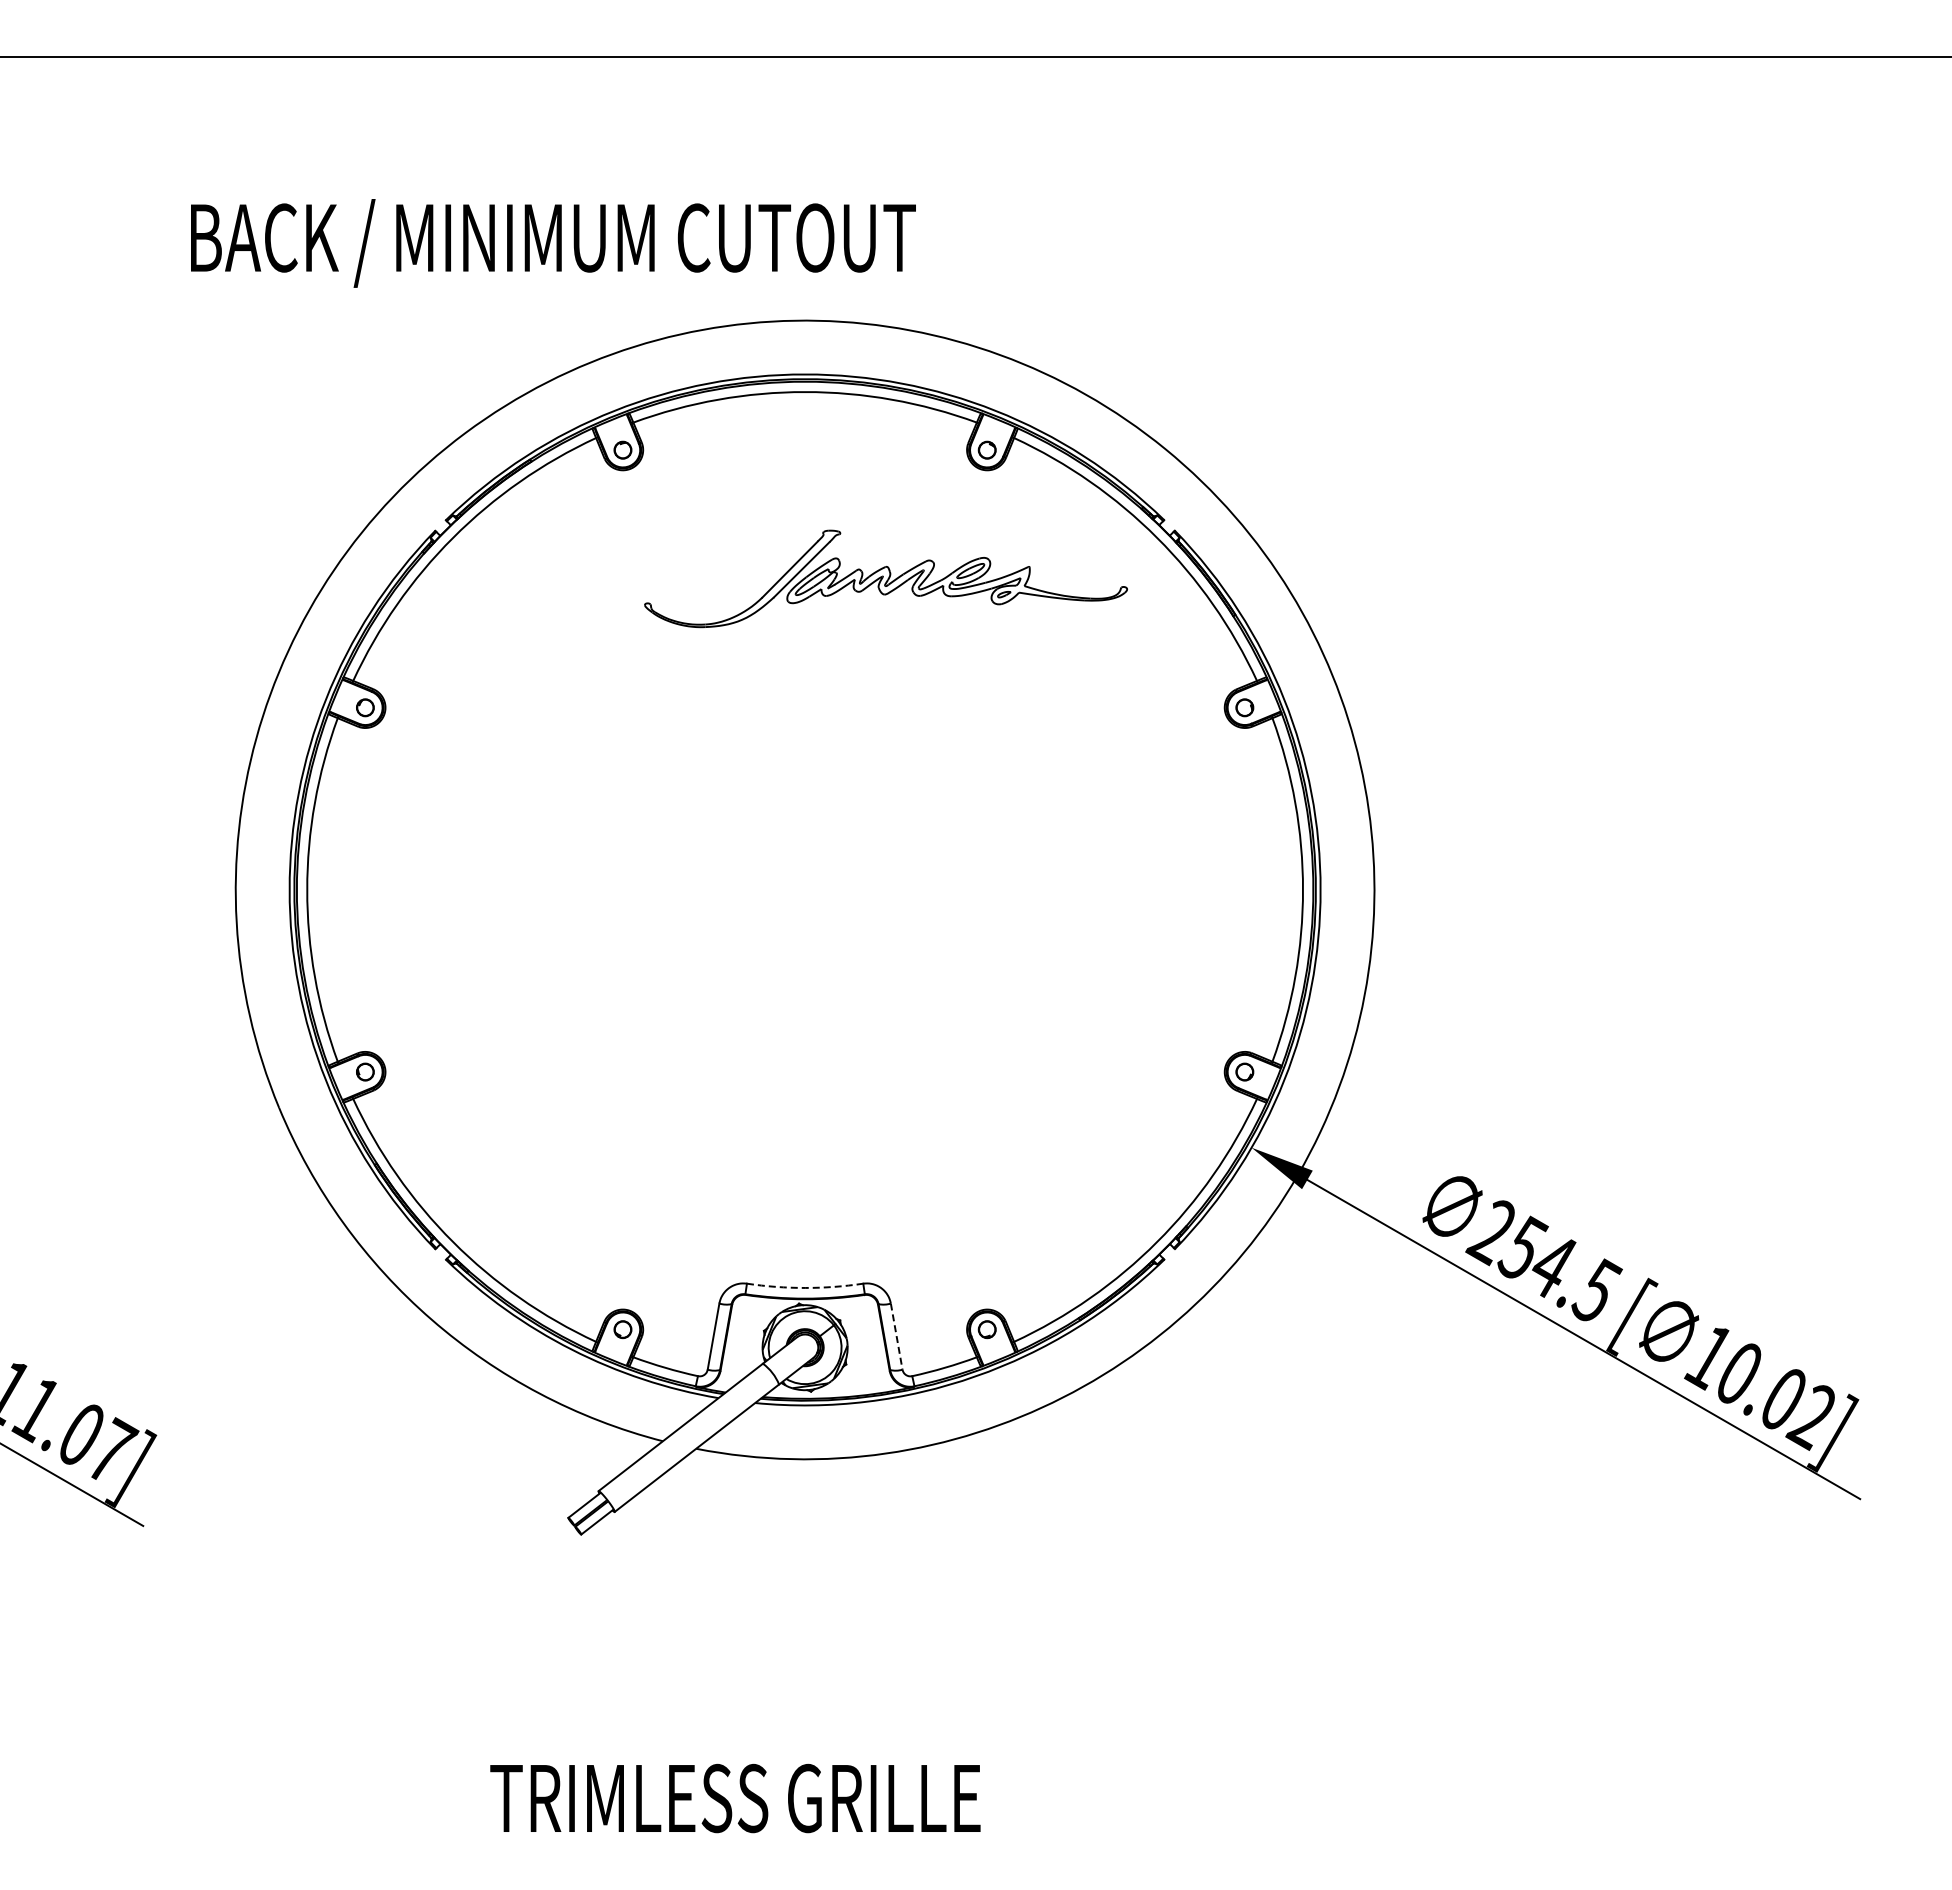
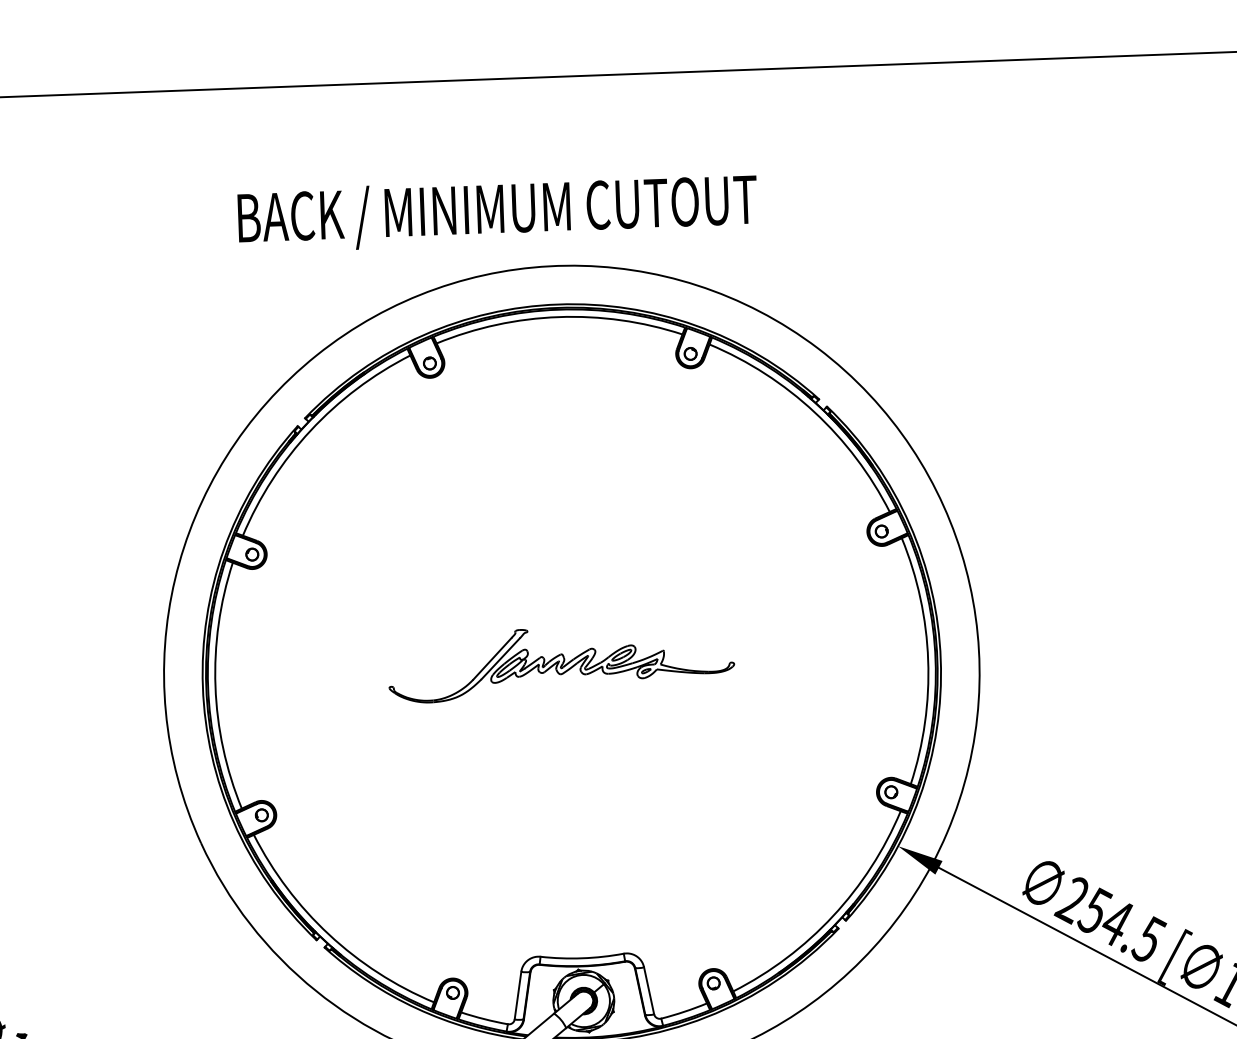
text: (553, 243) -> (497, 212), moved
part: (885, 578) -> (560, 662), moved
arc: (805, 1287) -> (582, 957), dashed -> solid
line: (896, 1336) -> (648, 990), dashed -> solid

